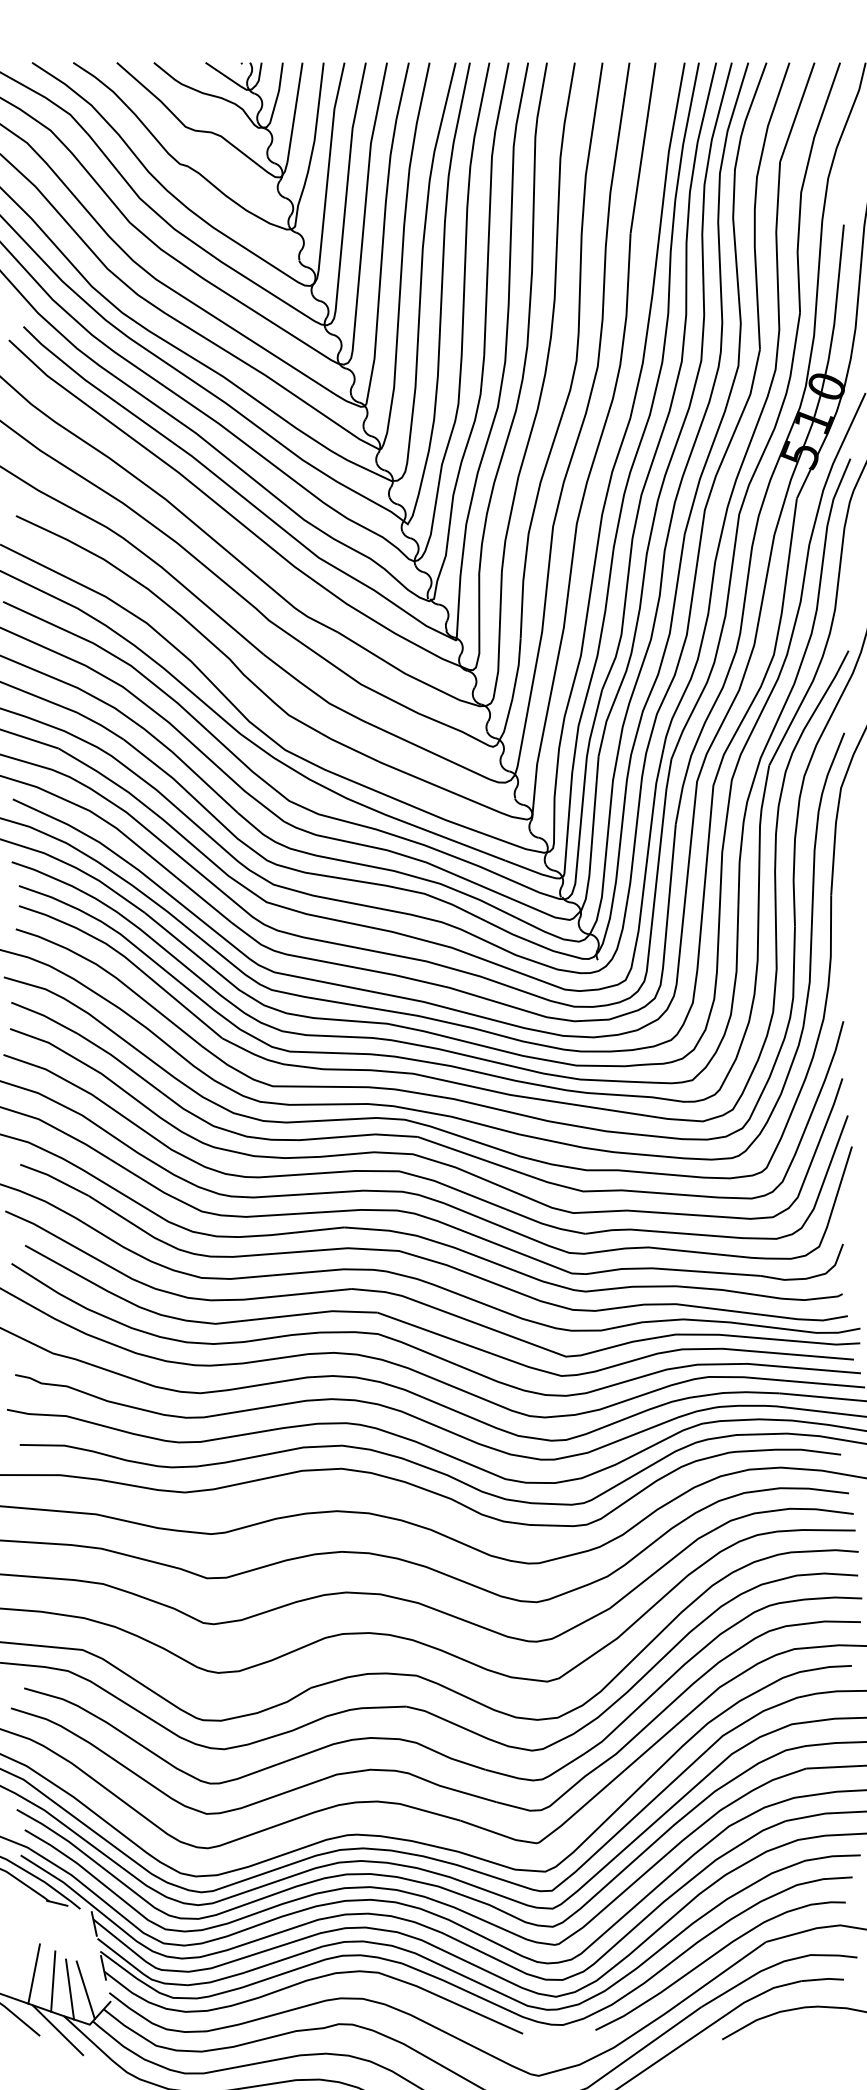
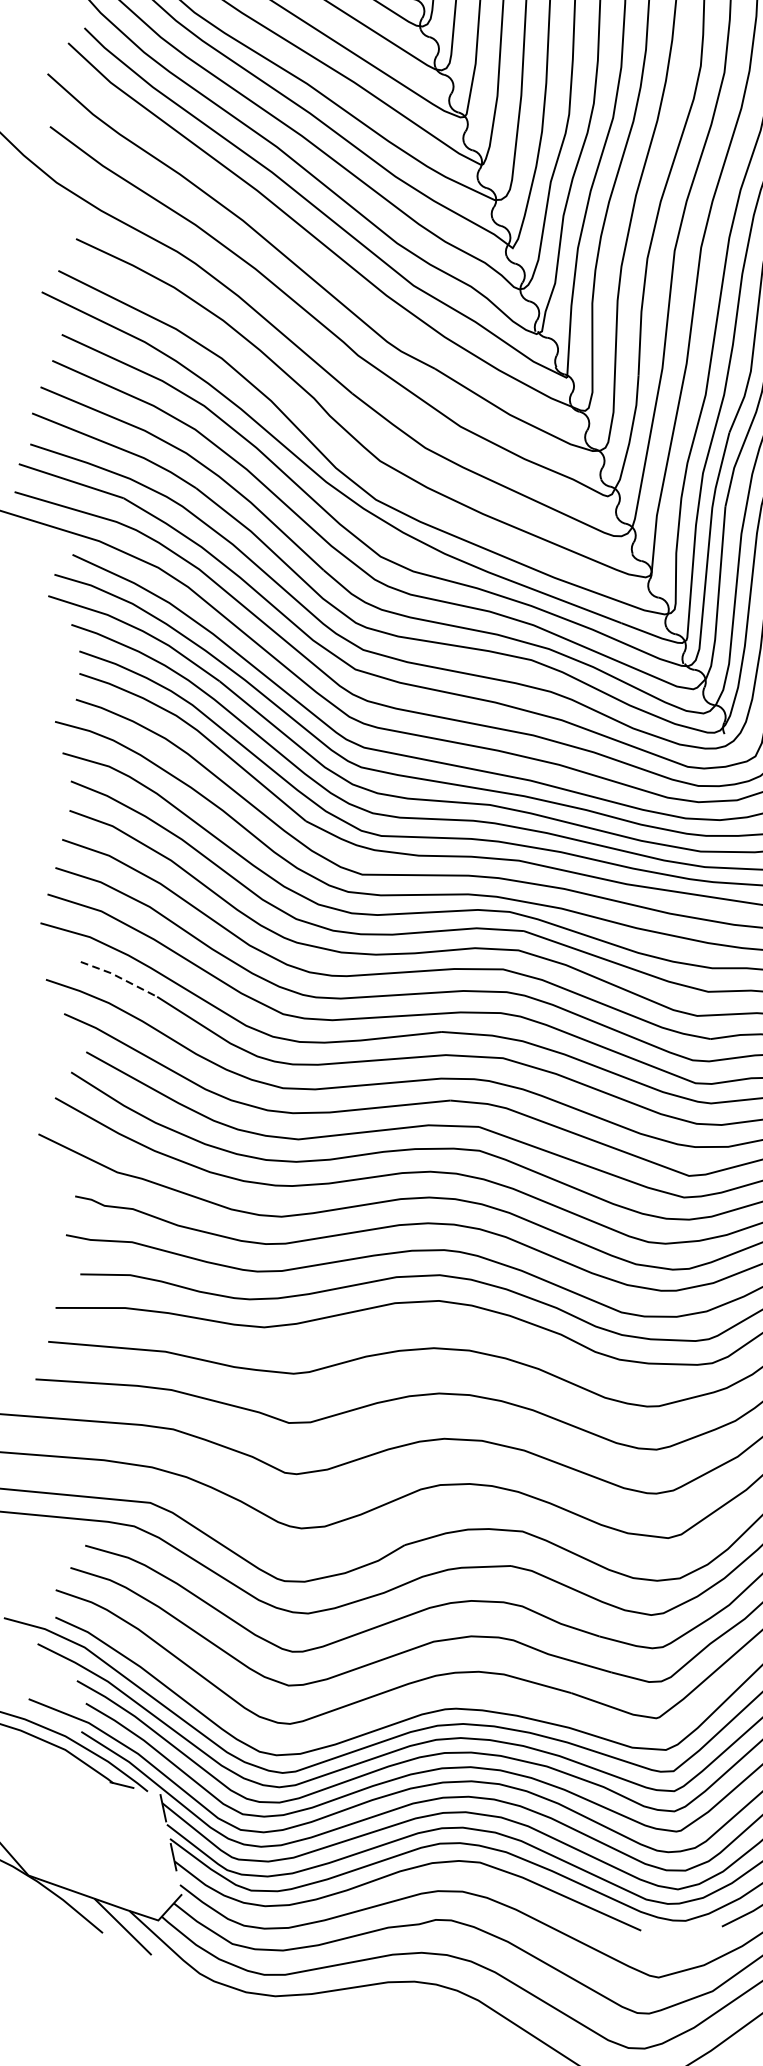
line: (55, 1178) -> (120, 977), solid -> dashed
line: (33, 1973) -> (95, 1863), removed
line: (53, 1981) -> (117, 1872), removed
line: (70, 1989) -> (136, 1881), removed
line: (85, 1990) -> (153, 1882), removed

